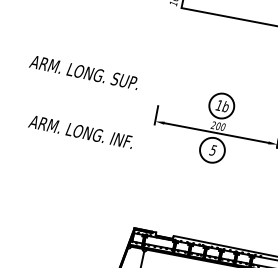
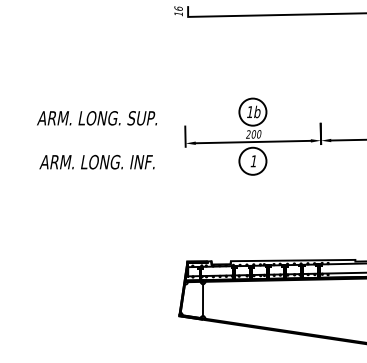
text: (83, 72) -> (96, 118), moved
text: (80, 131) -> (96, 161), moved
text: (212, 150) -> (253, 161), 5 -> 1

